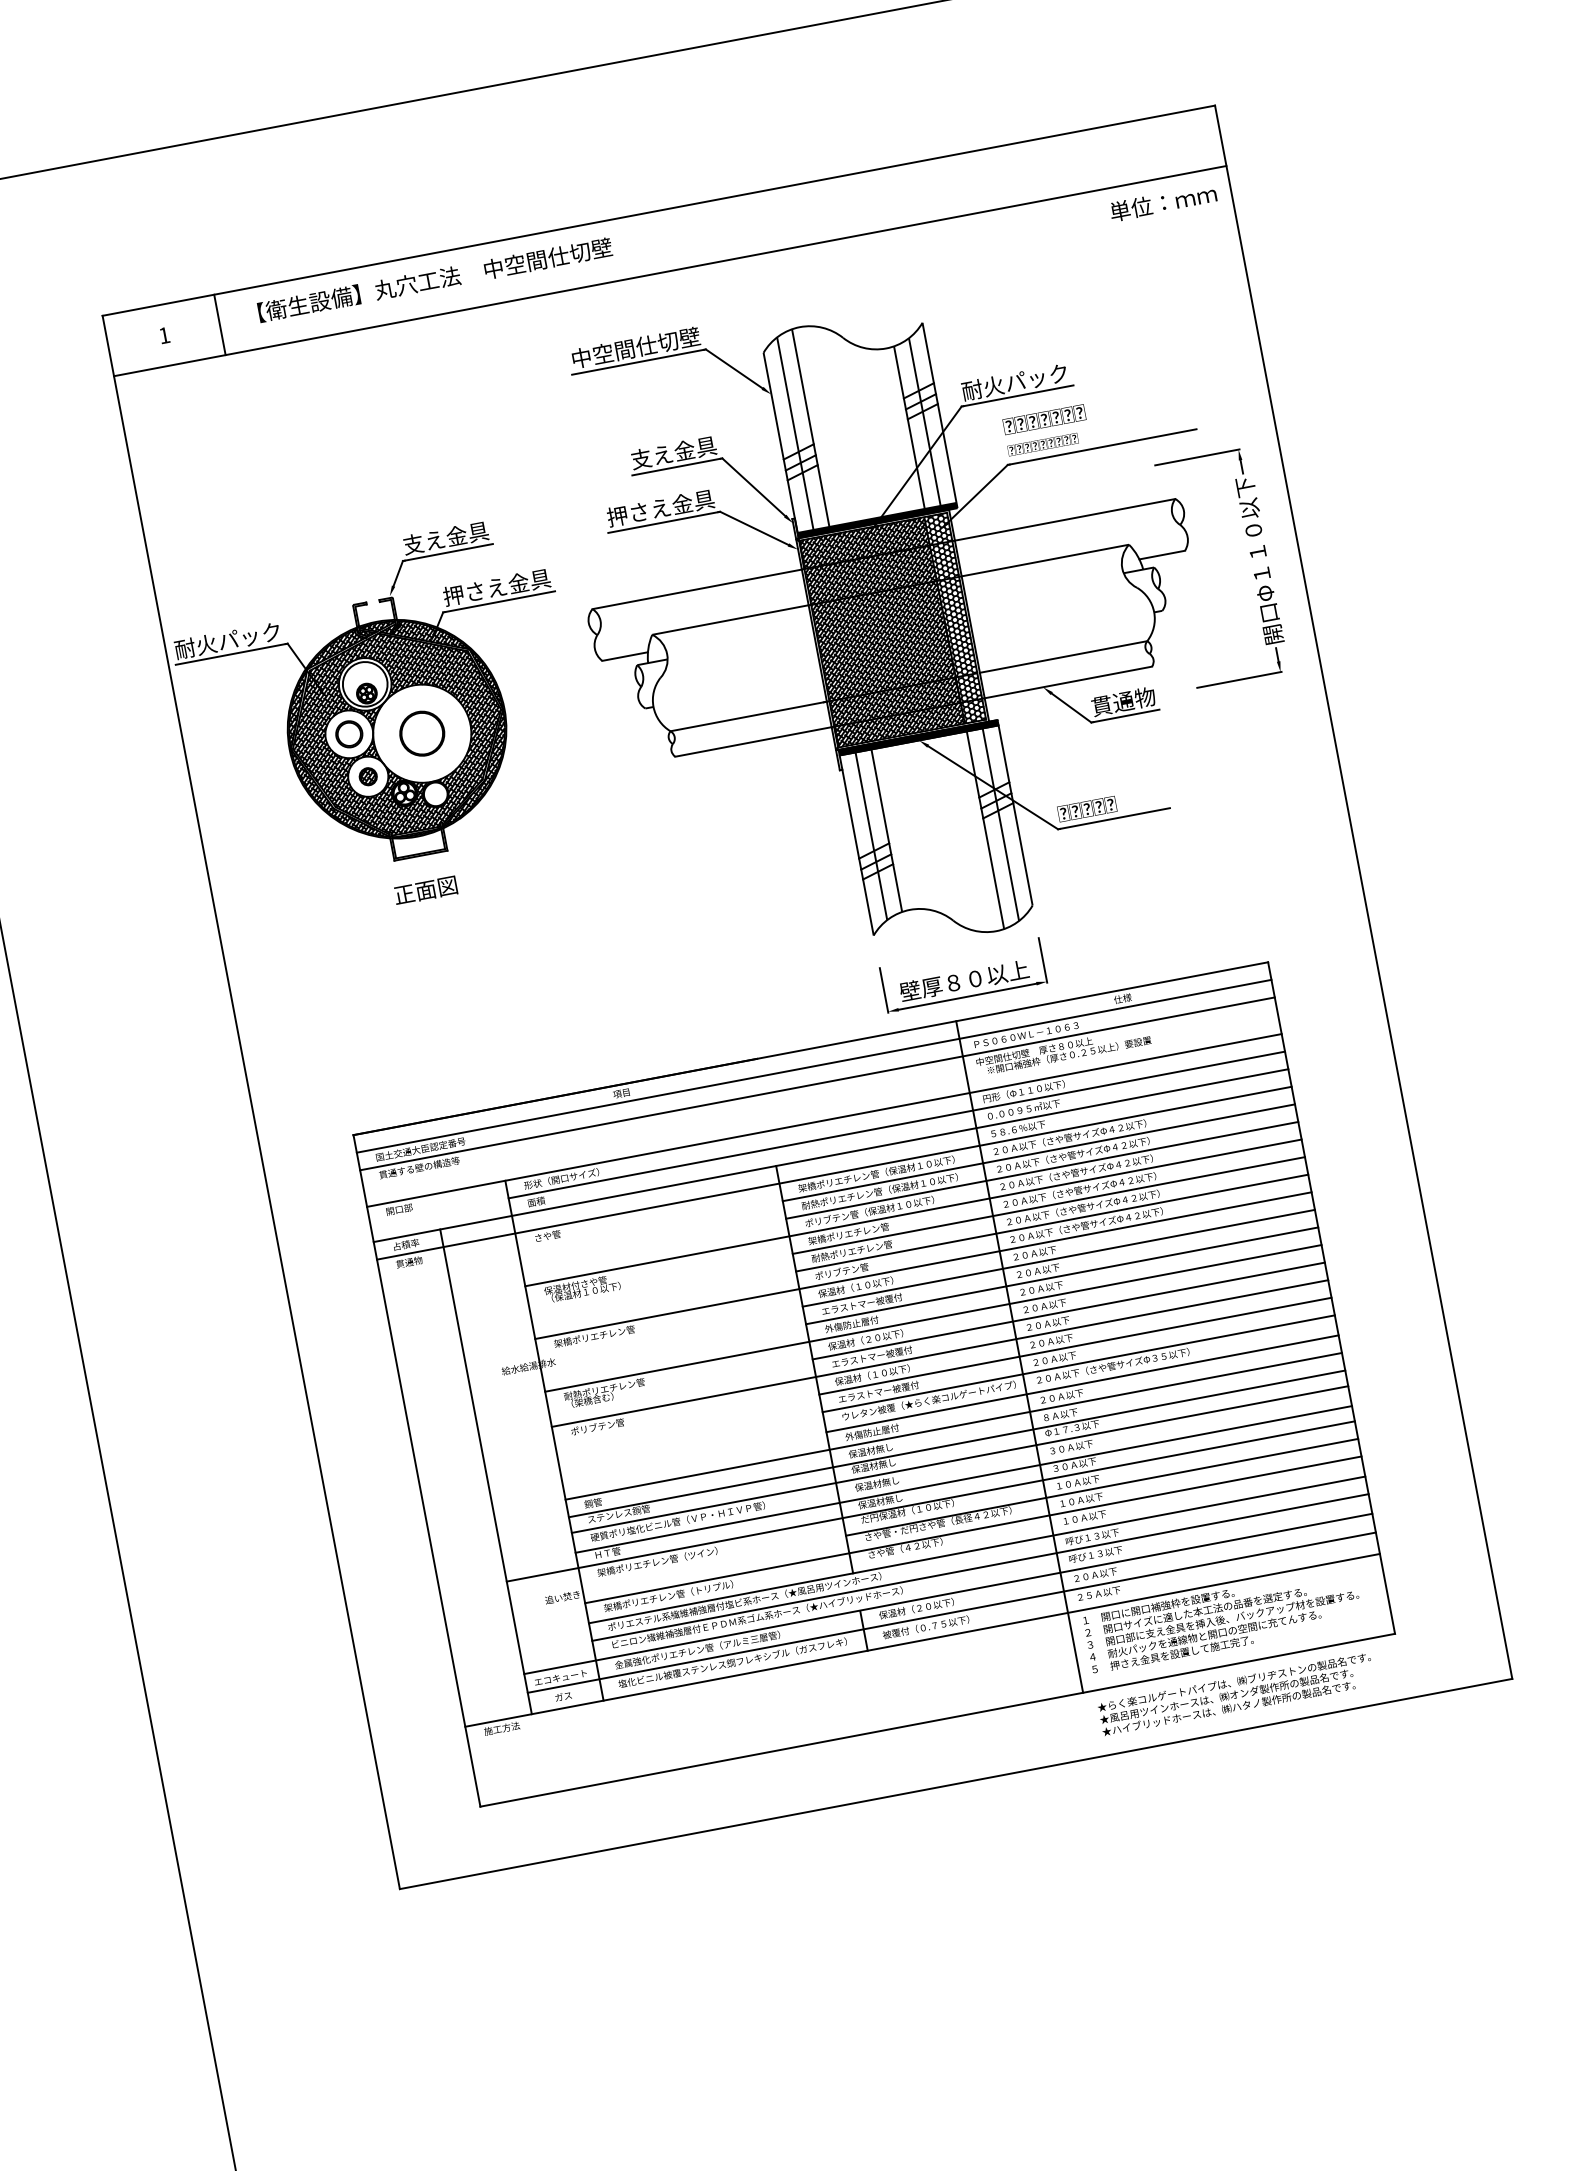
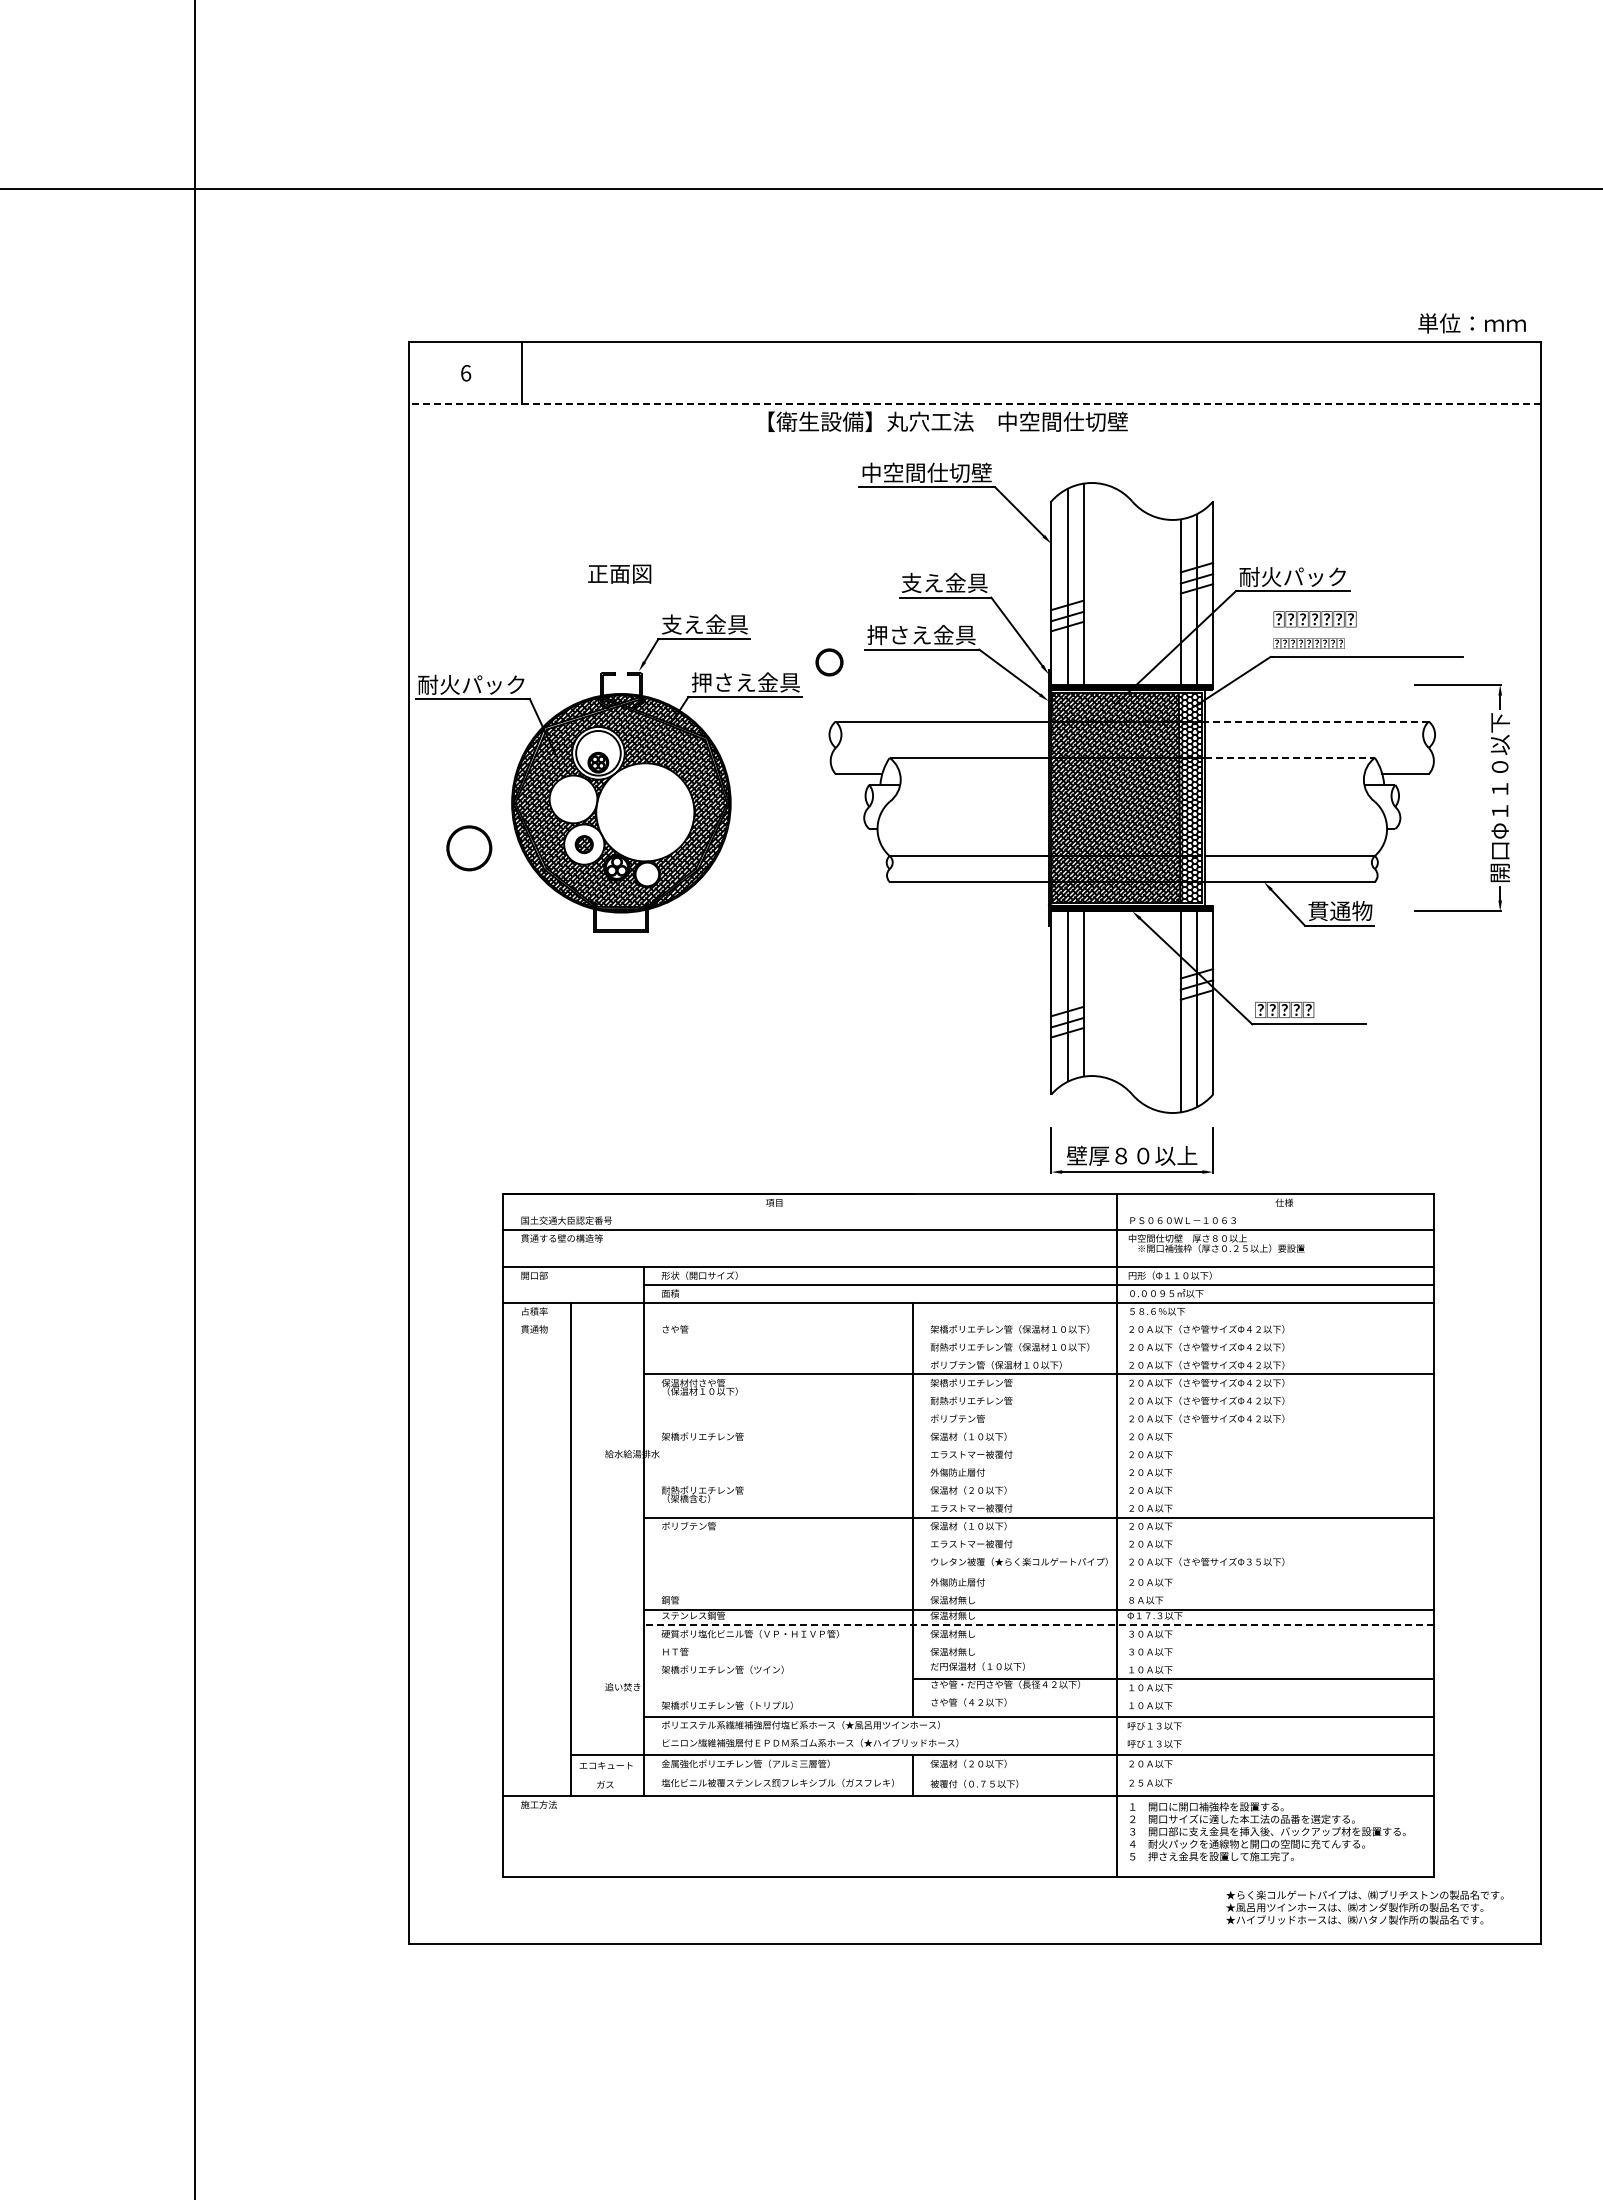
text: (1162, 203) -> (1471, 323), moved
line: (669, 270) -> (974, 403), solid -> dashed
text: (434, 279) -> (947, 421), moved
text: (165, 335) -> (466, 373), 1 -> 6
line: (1064, 519) -> (1316, 721), solid -> dashed
line: (1046, 560) -> (1290, 757), solid -> dashed
circle: (422, 733) -> (469, 848), moved
circle: (349, 734) -> (829, 662), moved
text: (425, 889) -> (619, 573), moved
line: (813, 1065) -> (968, 1211), removed
line: (1038, 1152) -> (1173, 1338), removed
line: (1042, 1170) -> (1173, 1356), removed
line: (834, 1173) -> (968, 1320), removed
line: (1048, 1205) -> (1173, 1392), removed
line: (1052, 1223) -> (1173, 1410), removed
line: (1058, 1258) -> (1173, 1446), removed
line: (922, 1266) -> (1038, 1428), removed
line: (1062, 1275) -> (1173, 1463), removed
line: (1068, 1310) -> (1173, 1499), removed
line: (932, 1318) -> (1038, 1481), removed
line: (1075, 1346) -> (1173, 1535), removed
line: (1078, 1363) -> (1173, 1553), removed
line: (1082, 1383) -> (1173, 1573), removed
line: (953, 1426) -> (1038, 1591), removed
line: (959, 1459) -> (1038, 1625), solid -> dashed
line: (963, 1479) -> (1038, 1645), removed
line: (930, 1501) -> (1002, 1661), removed
line: (972, 1529) -> (1038, 1696), removed
line: (979, 1567) -> (1038, 1735), removed
line: (951, 1612) -> (1002, 1774), removed
text: (1235, 1694) -> (1364, 1907), moved

